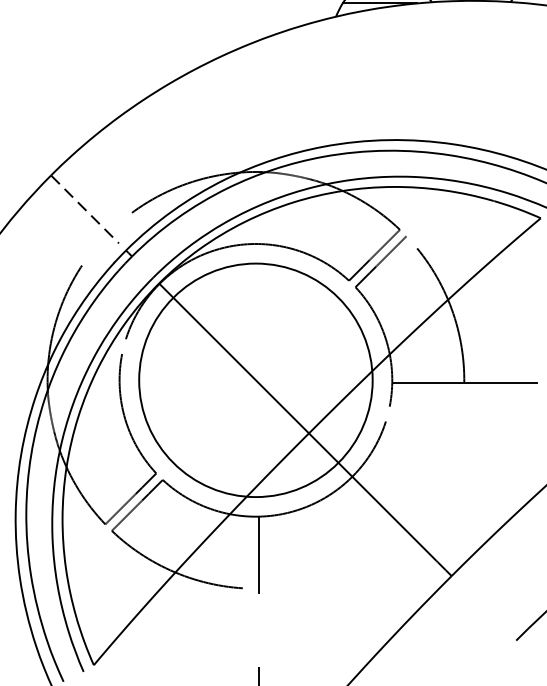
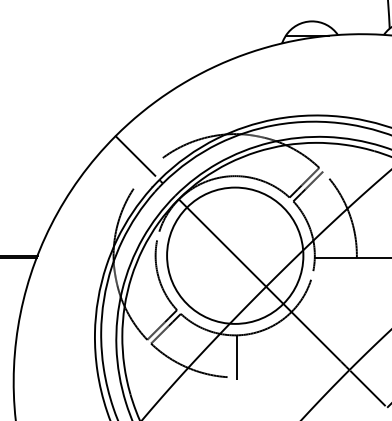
line: (85, 210) -> (135, 156), dashed -> solid
line: (482, 607) -> (367, 388), added

